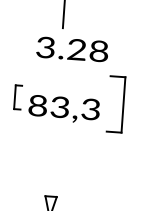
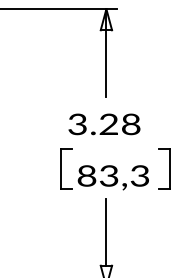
text: (72, 49) -> (104, 124), moved
part: (18, 96) -> (66, 168), size x1.67
part: (115, 103) -> (164, 168), size x0.71
line: (53, 163) -> (106, 232), added

